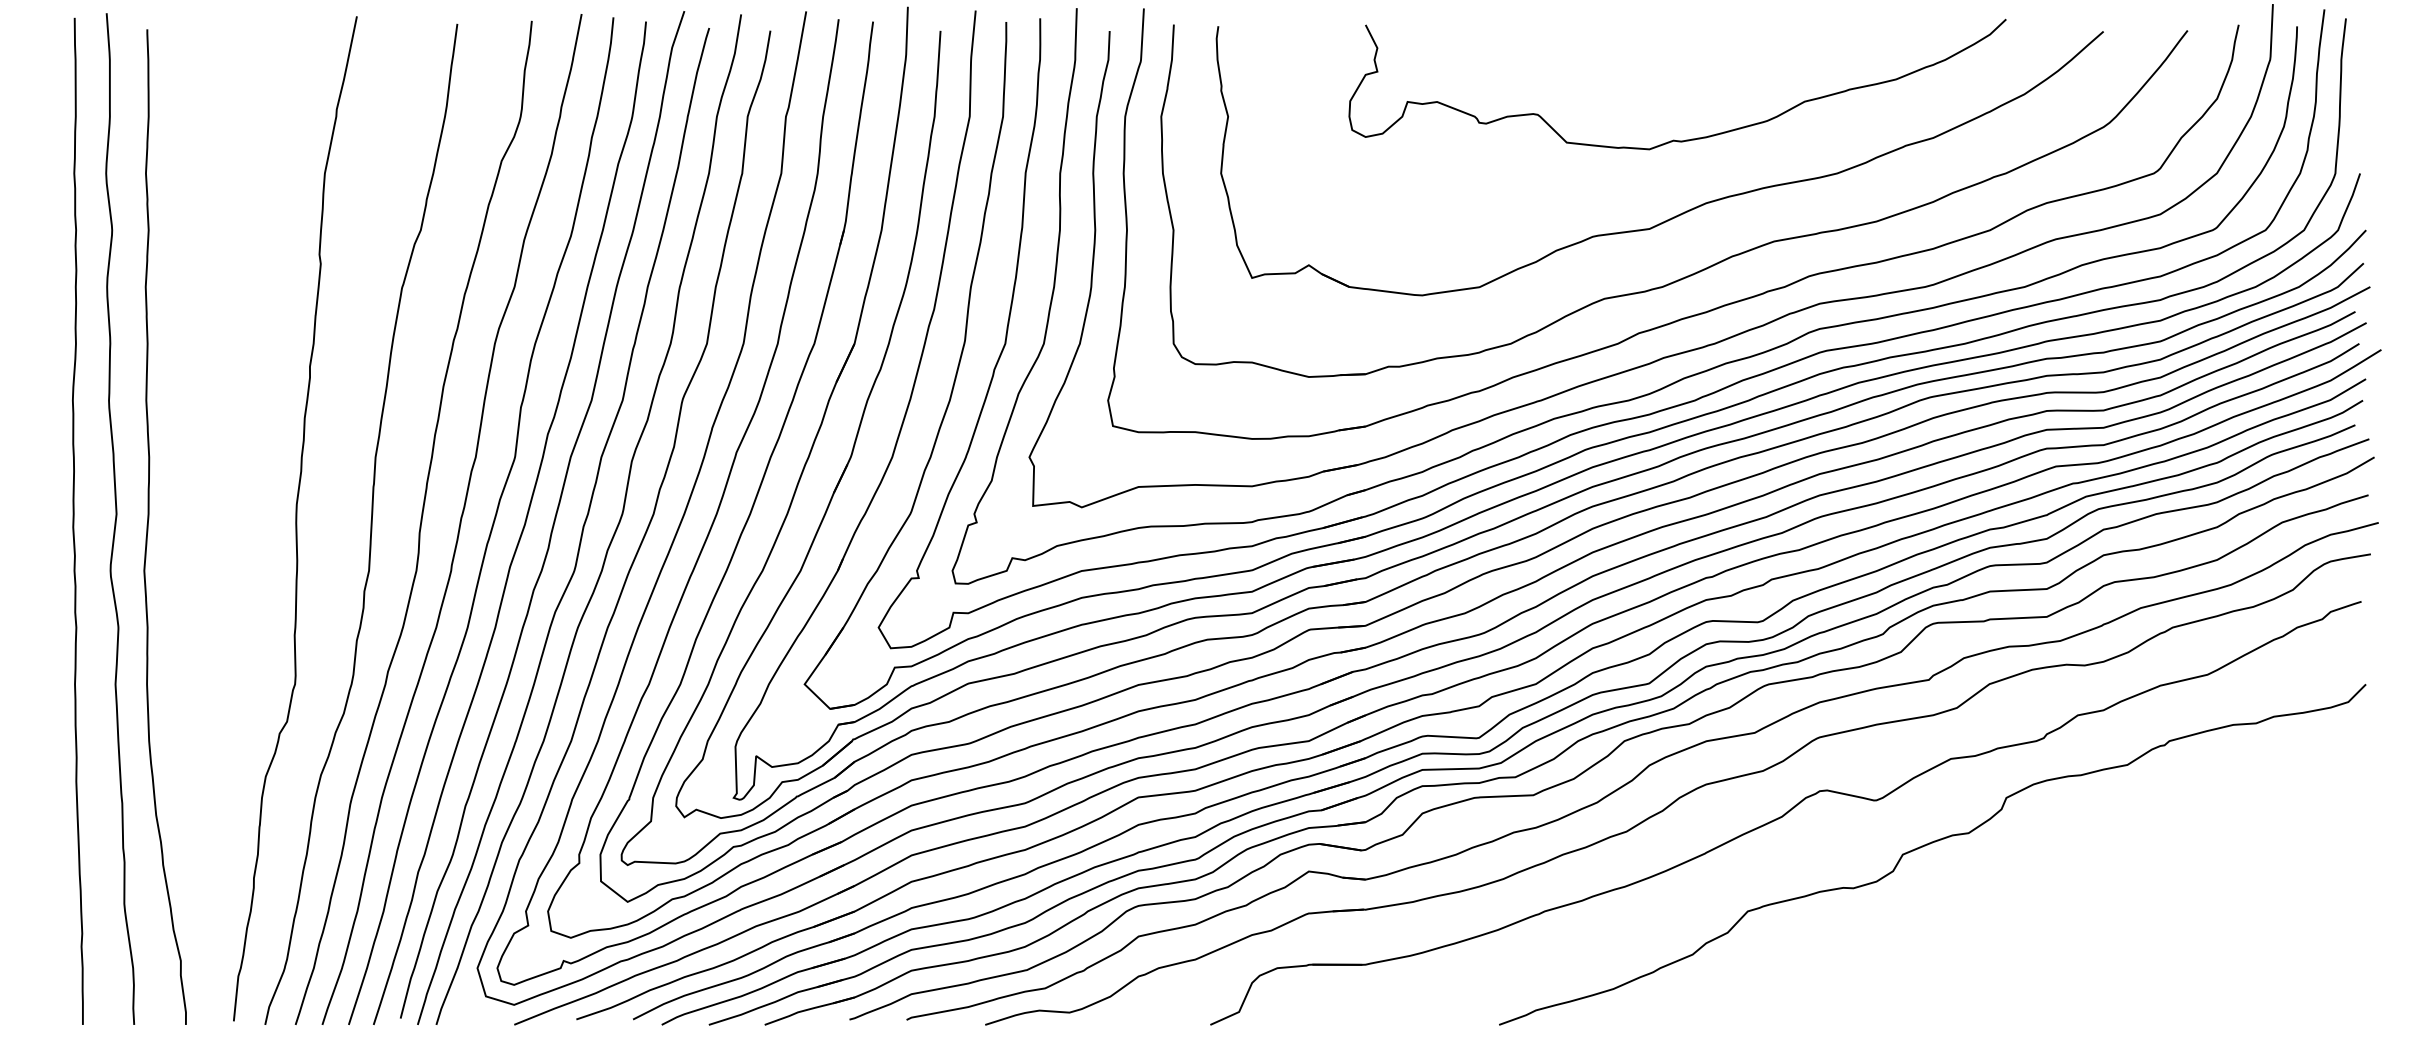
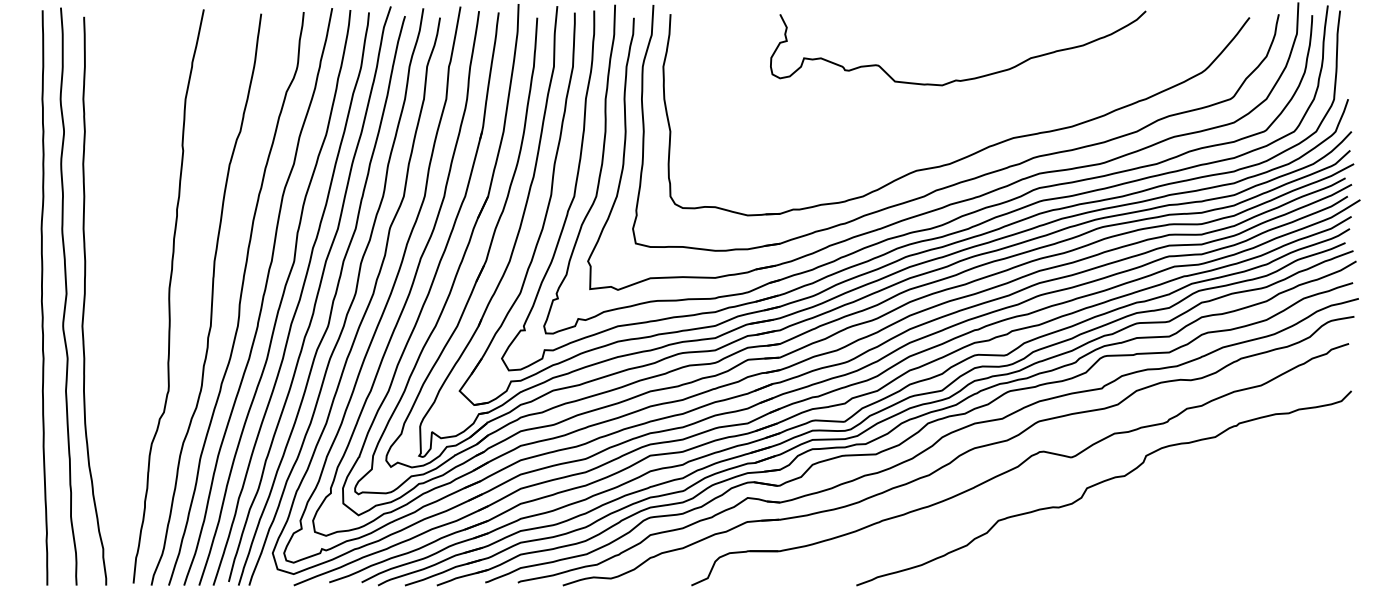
part: (1679, 212) -> (959, 121), removed

